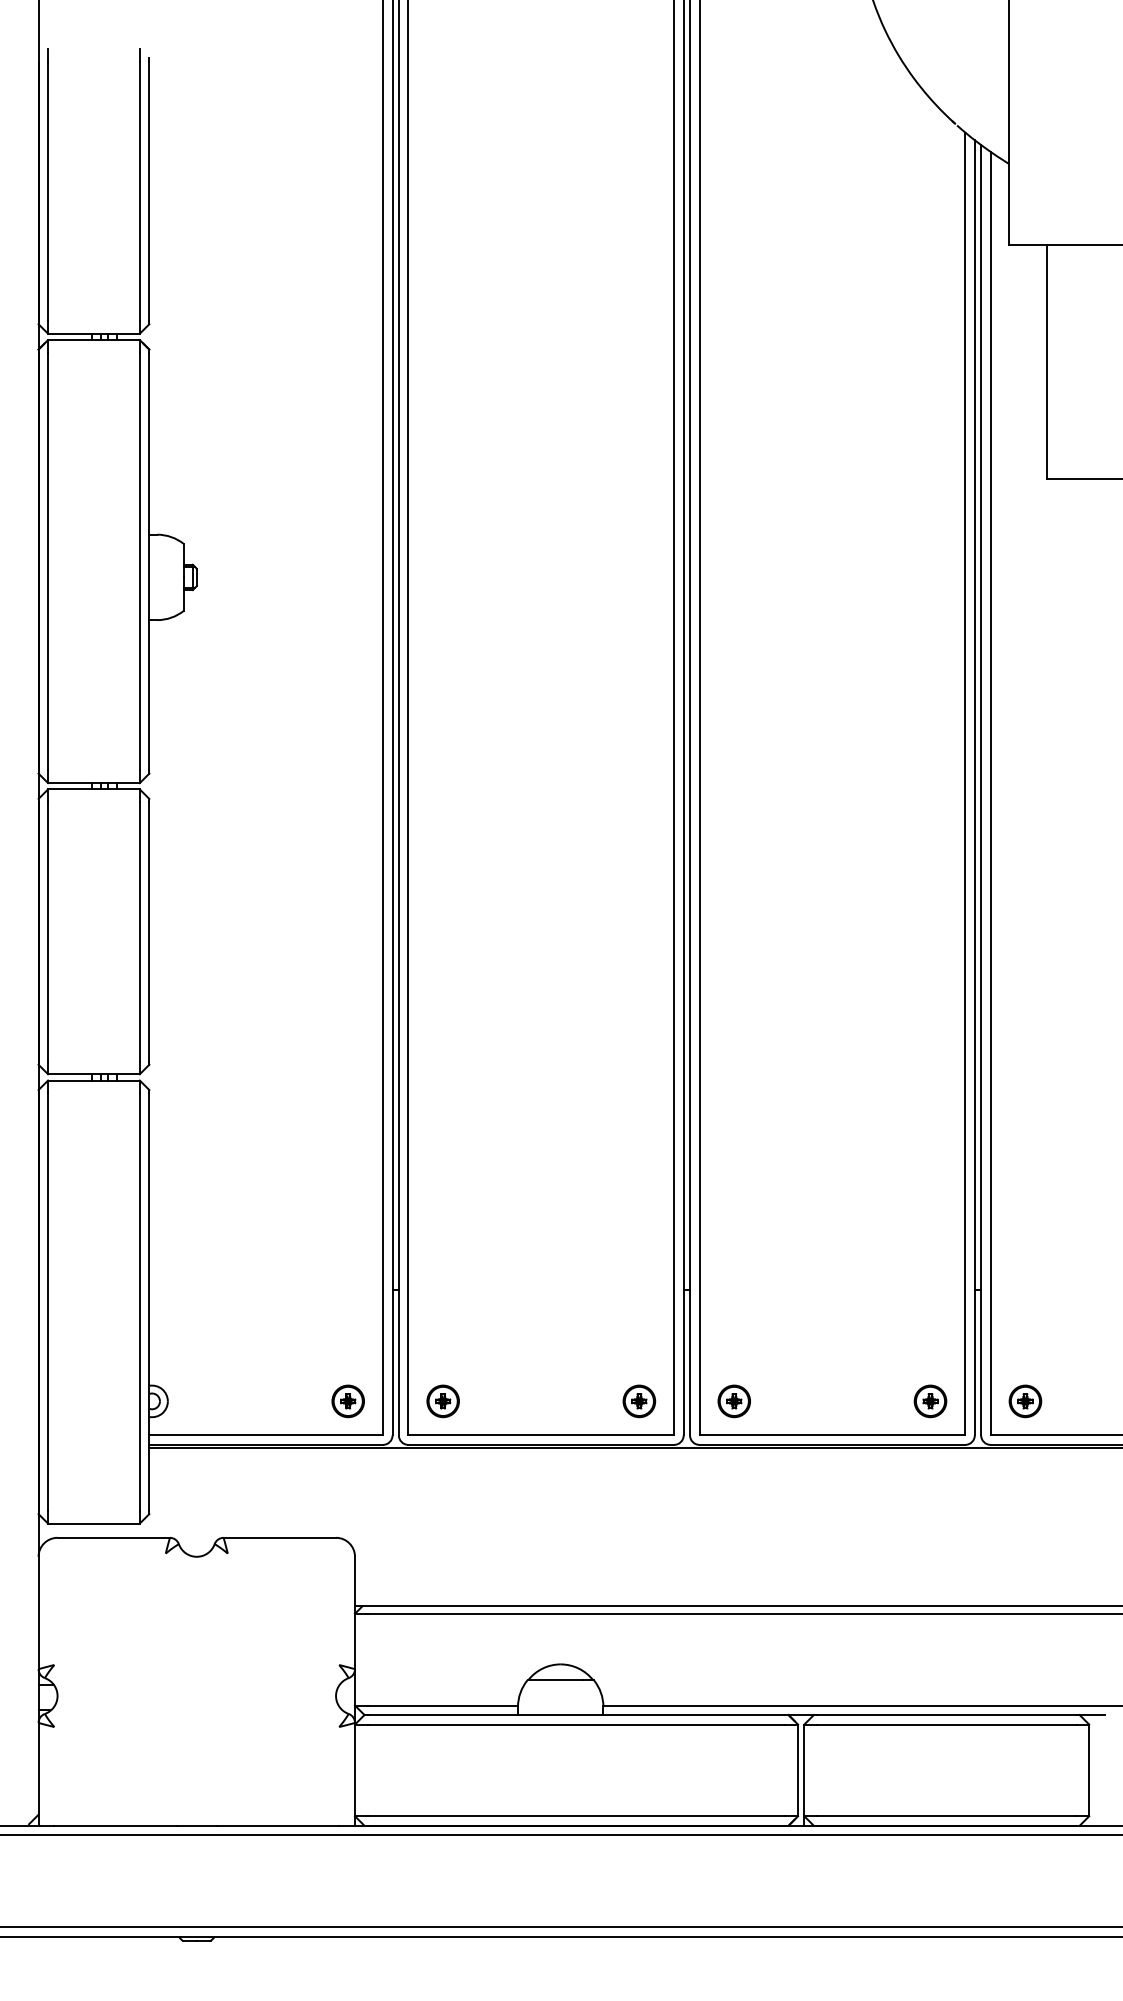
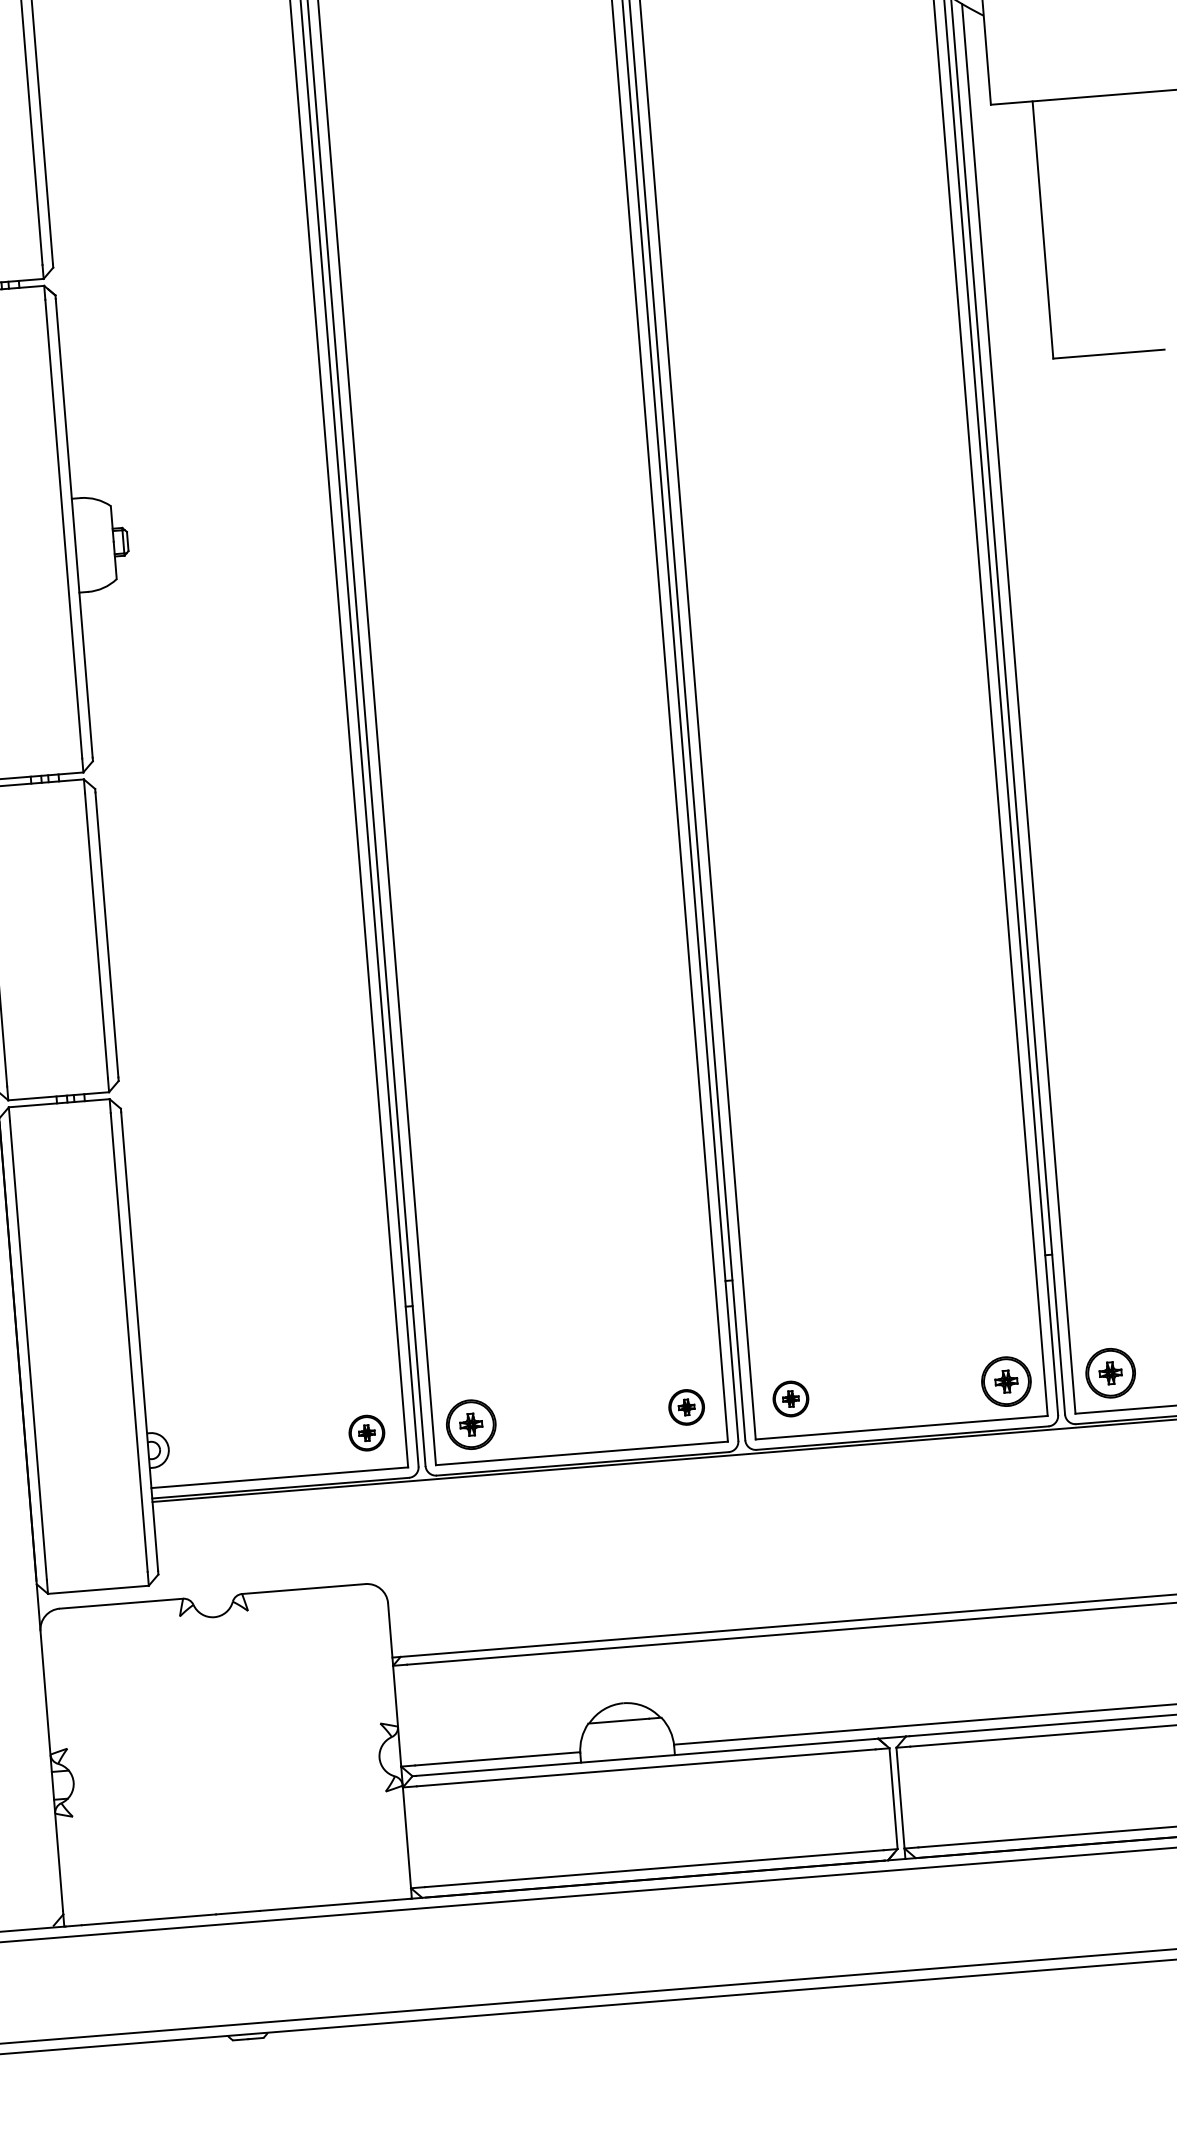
part: (442, 1401) -> (470, 1424), size x1.4
part: (930, 1401) -> (1006, 1381), size x1.4
part: (1025, 1401) -> (1110, 1373), size x1.4

